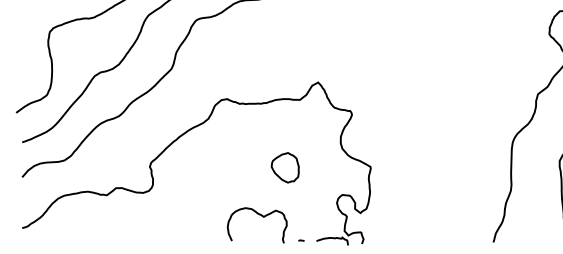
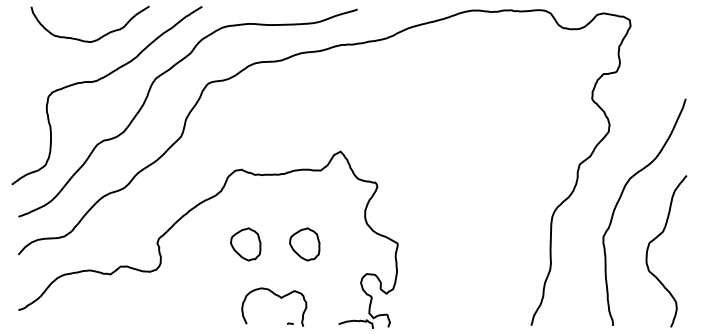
part: (230, 167) -> (245, 244), added
line: (300, 240) -> (289, 323), moved

